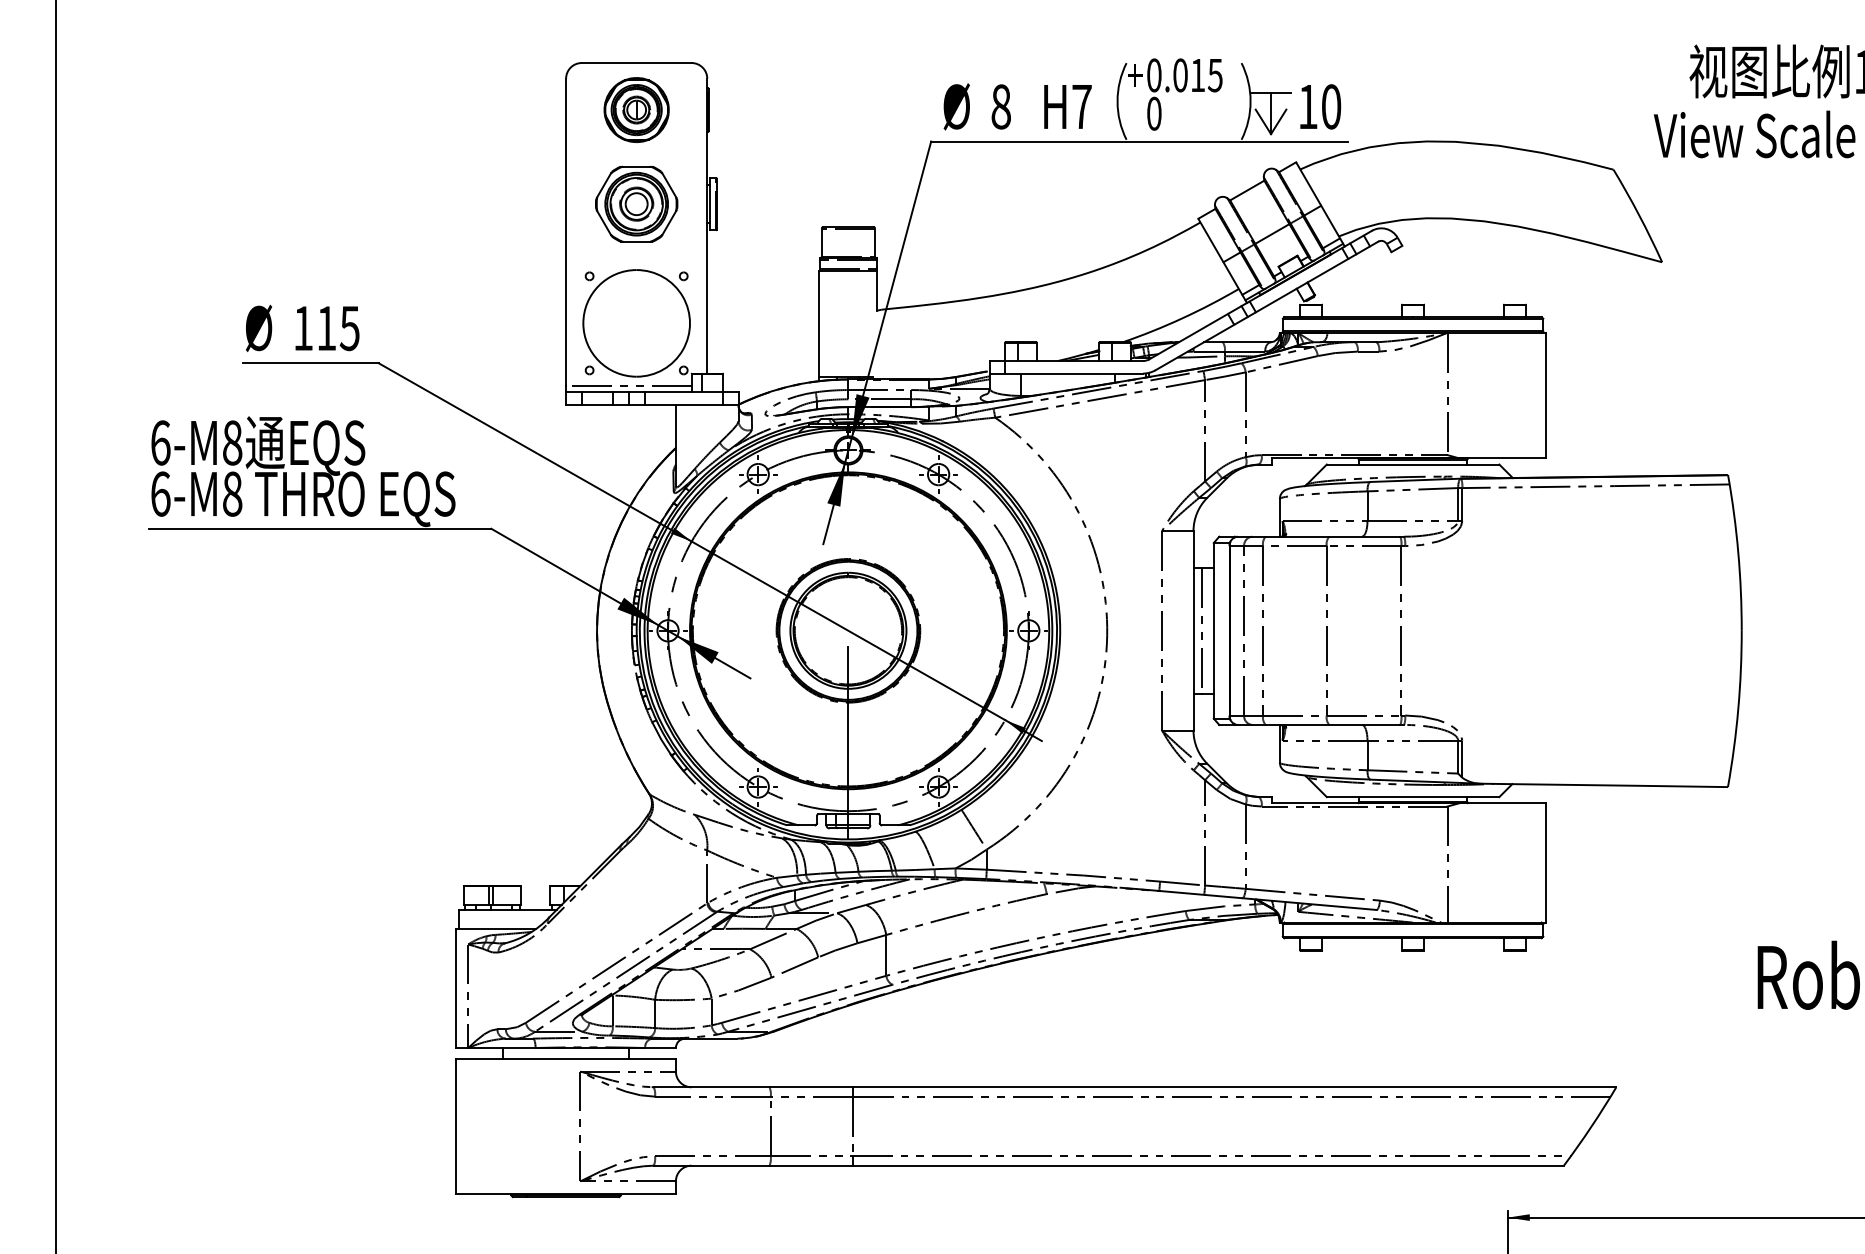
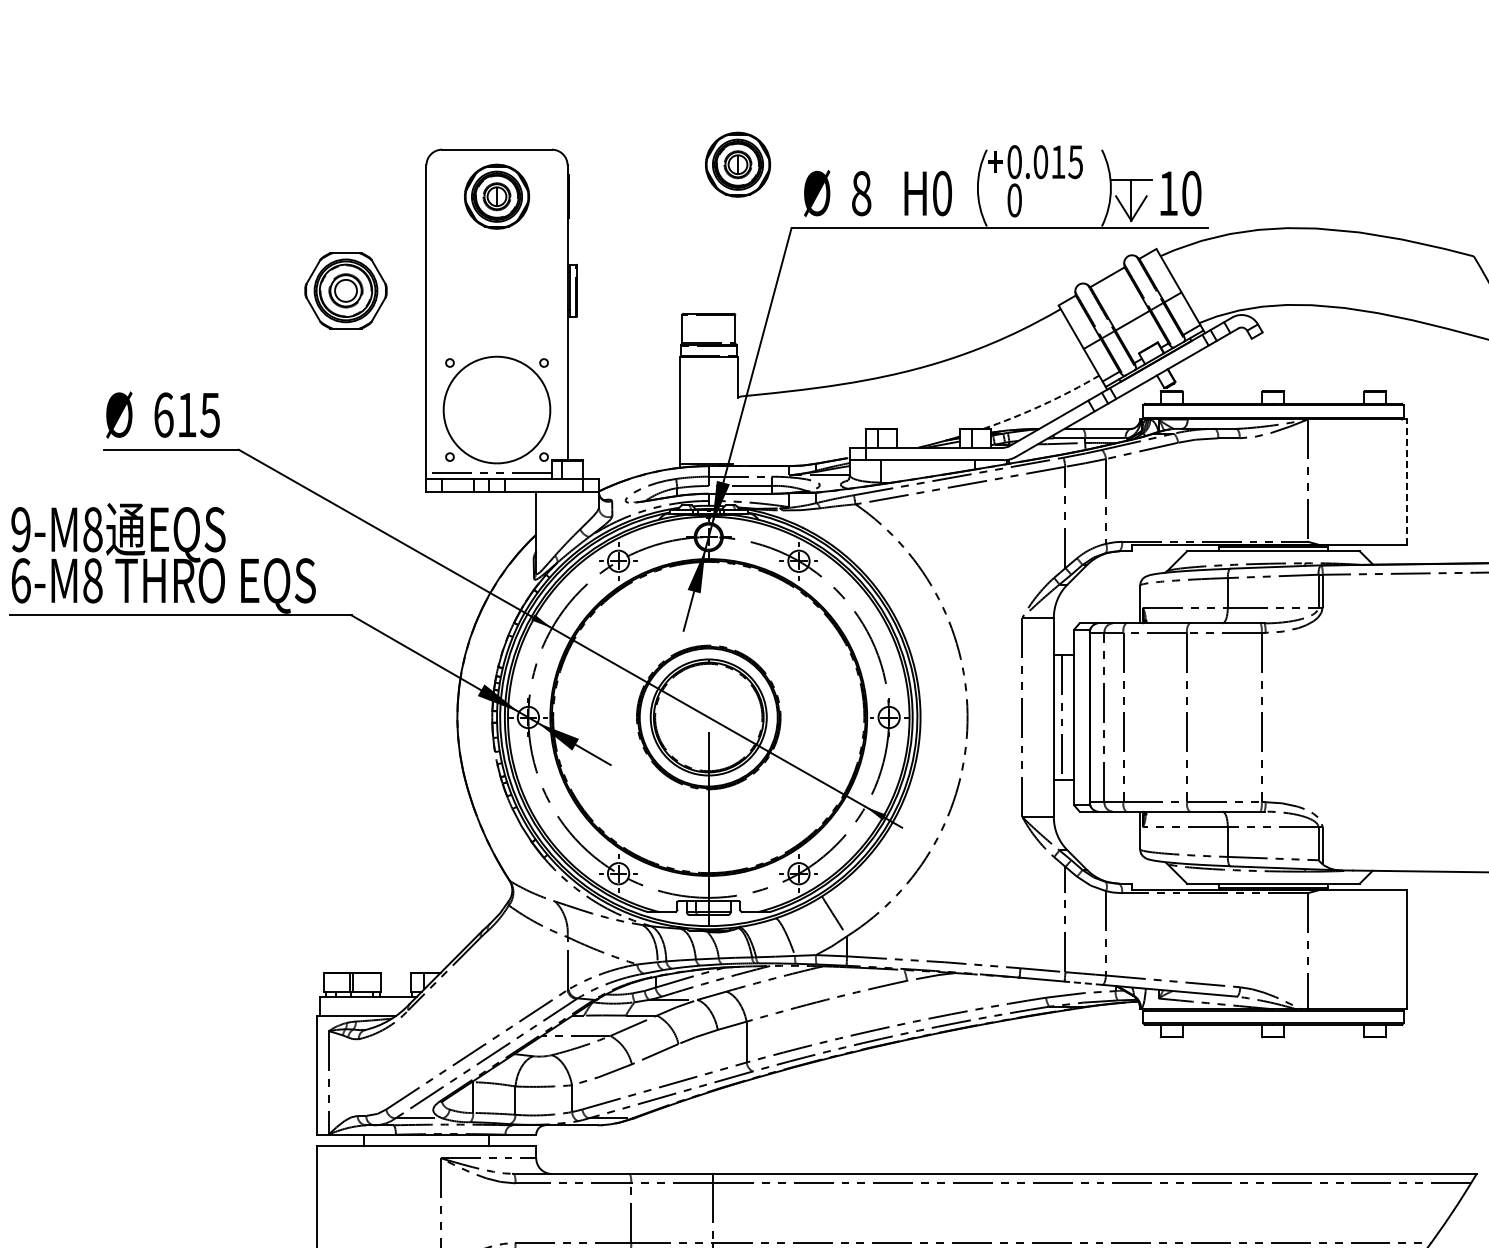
part: (877, 78) -> (737, 165), added
text: (1081, 106) -> (941, 193), H7 -> H0
part: (636, 203) -> (345, 290), moved
arc: (1182, 318) -> (1042, 405), solid -> dashed
text: (303, 328) -> (163, 415), 115 -> 615
line: (1546, 395) -> (1406, 482), solid -> dashed
text: (160, 442) -> (20, 529), 6-M8 -> 9-M8
line: (1222, 896) -> (1082, 983), solid -> dashed

